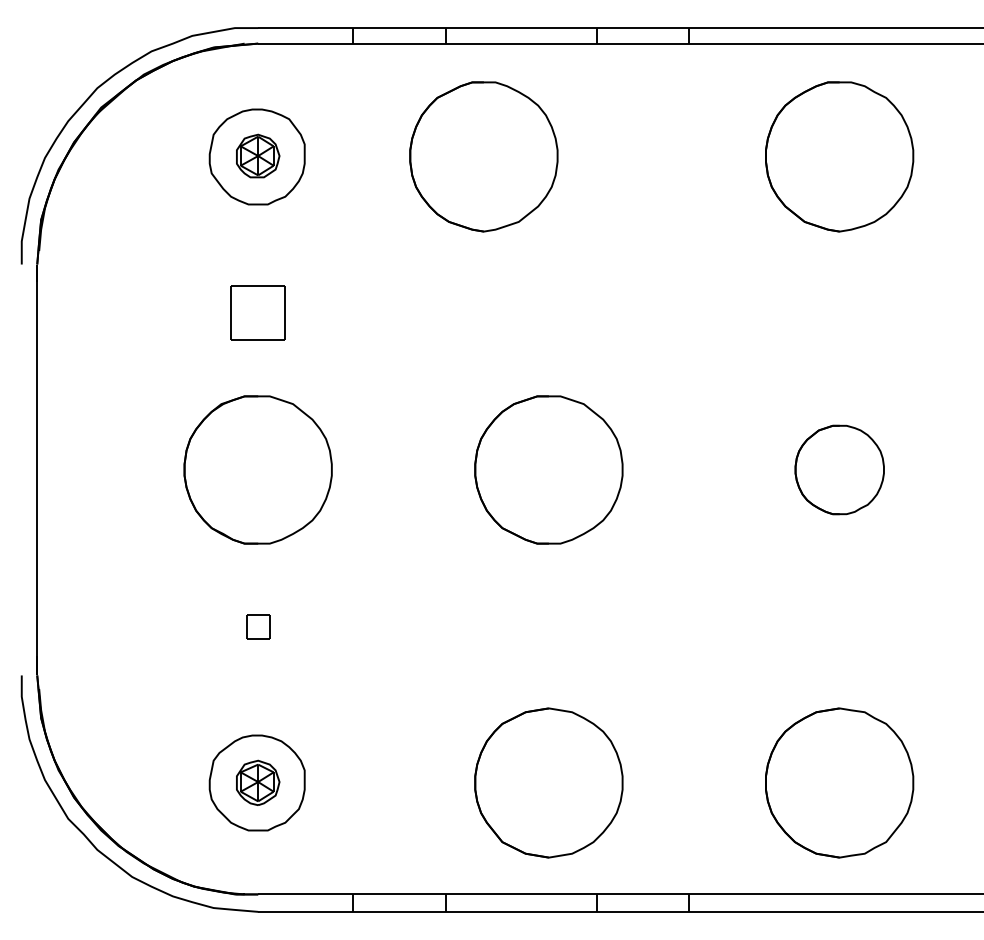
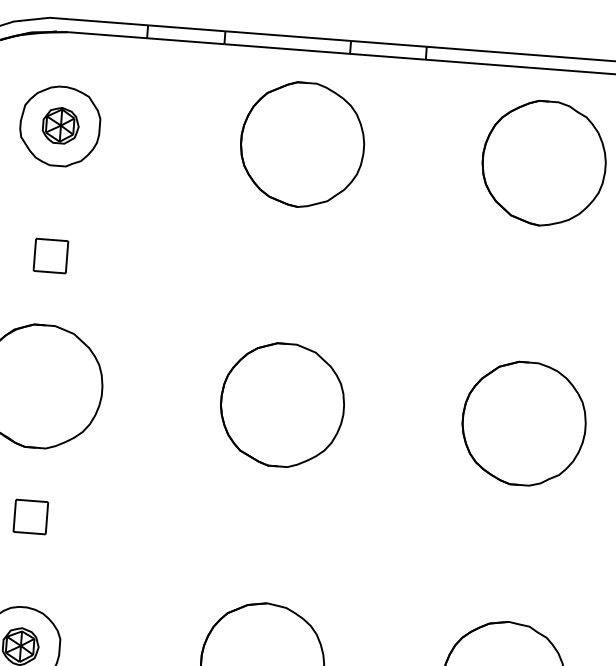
part: (483, 156) -> (302, 144), moved
part: (258, 312) -> (51, 255), size x0.71
part: (839, 469) -> (524, 423), size x1.67
part: (258, 626) -> (31, 516), size x1.67

